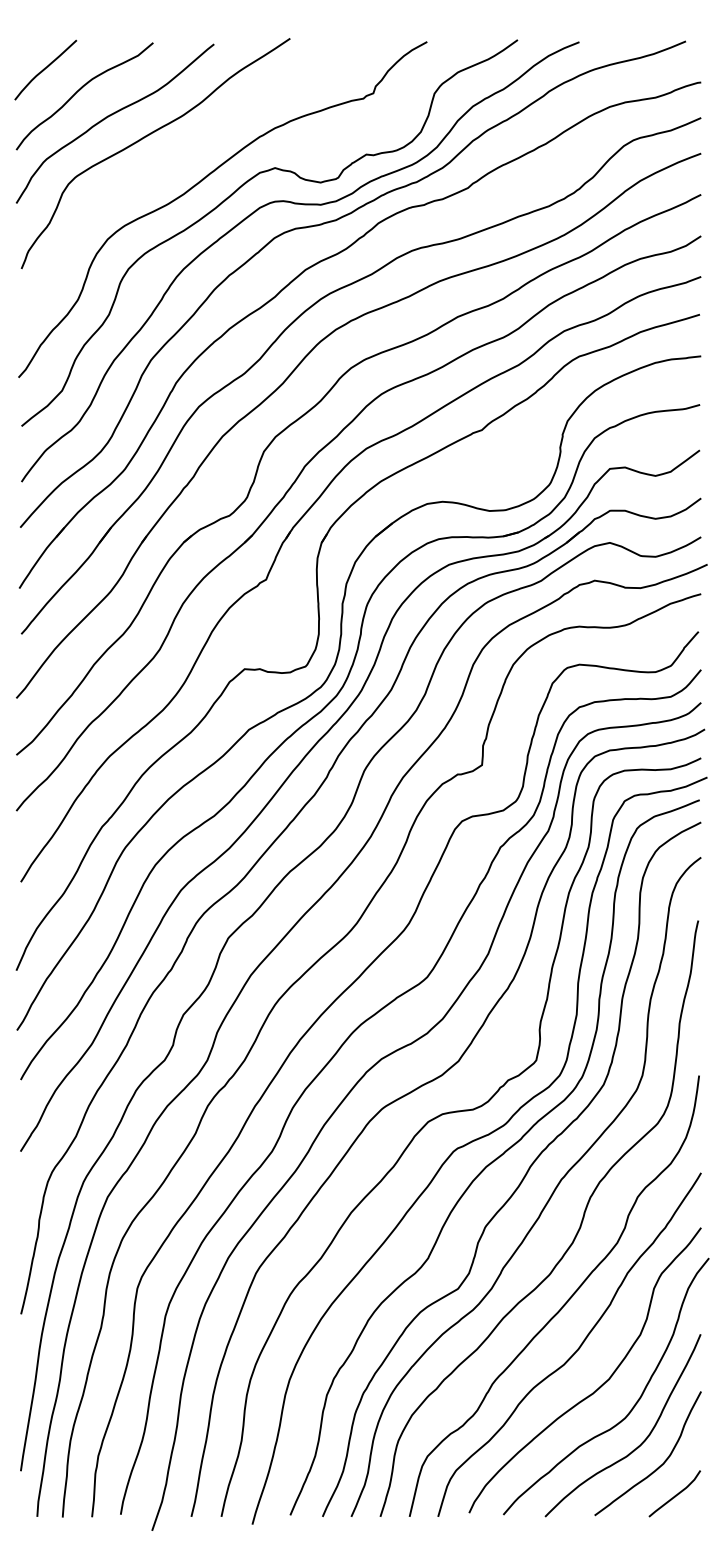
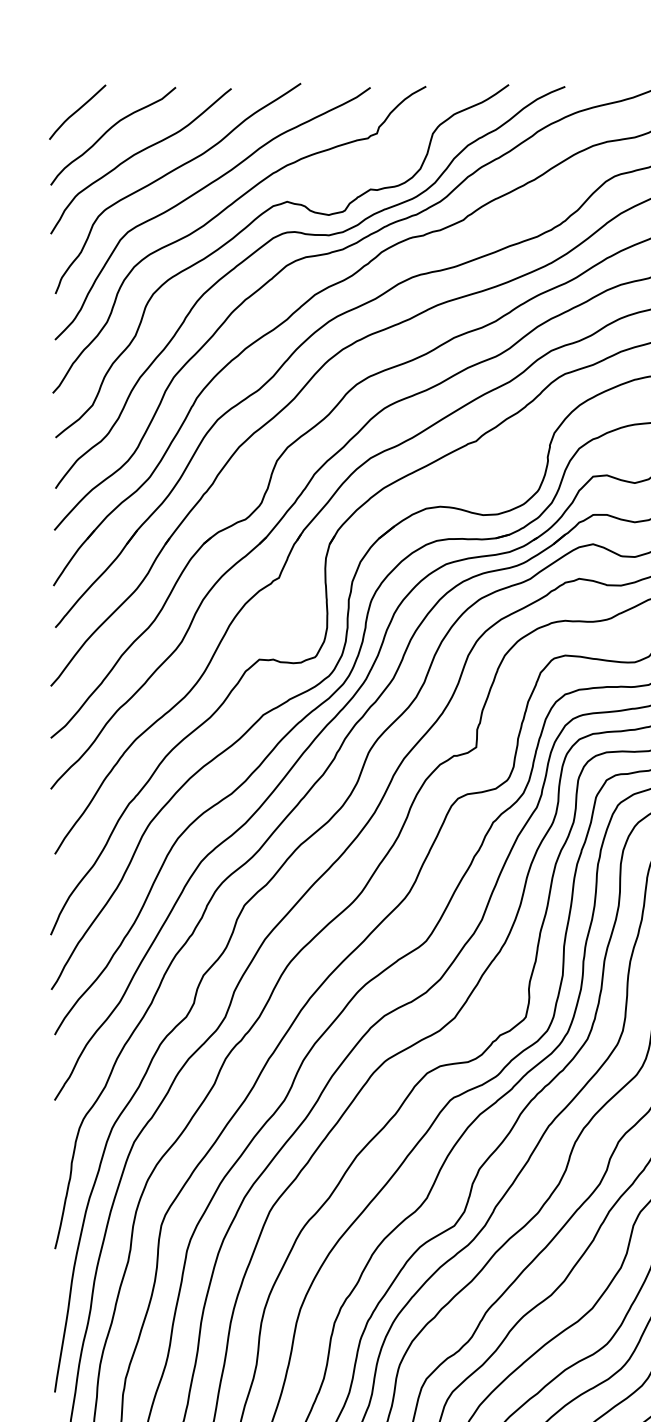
curve: (177, 158) -> (198, 193), added

